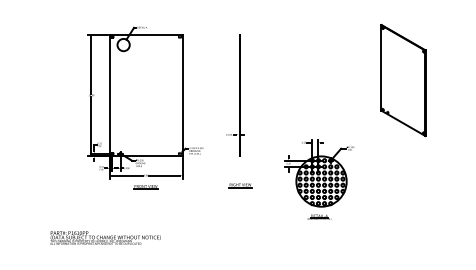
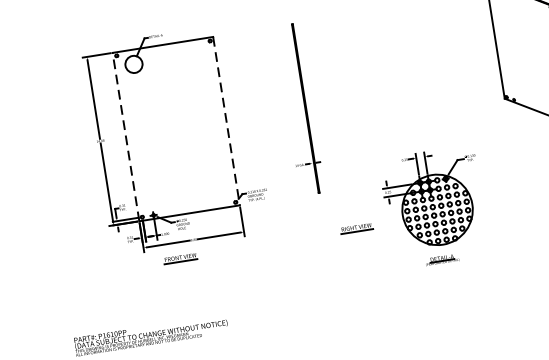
line: (109, 95) -> (125, 137), solid -> dashed
line: (182, 95) -> (226, 121), solid -> dashed
part: (240, 185) -> (356, 228), moved
line: (145, 186) -> (179, 257), moved

